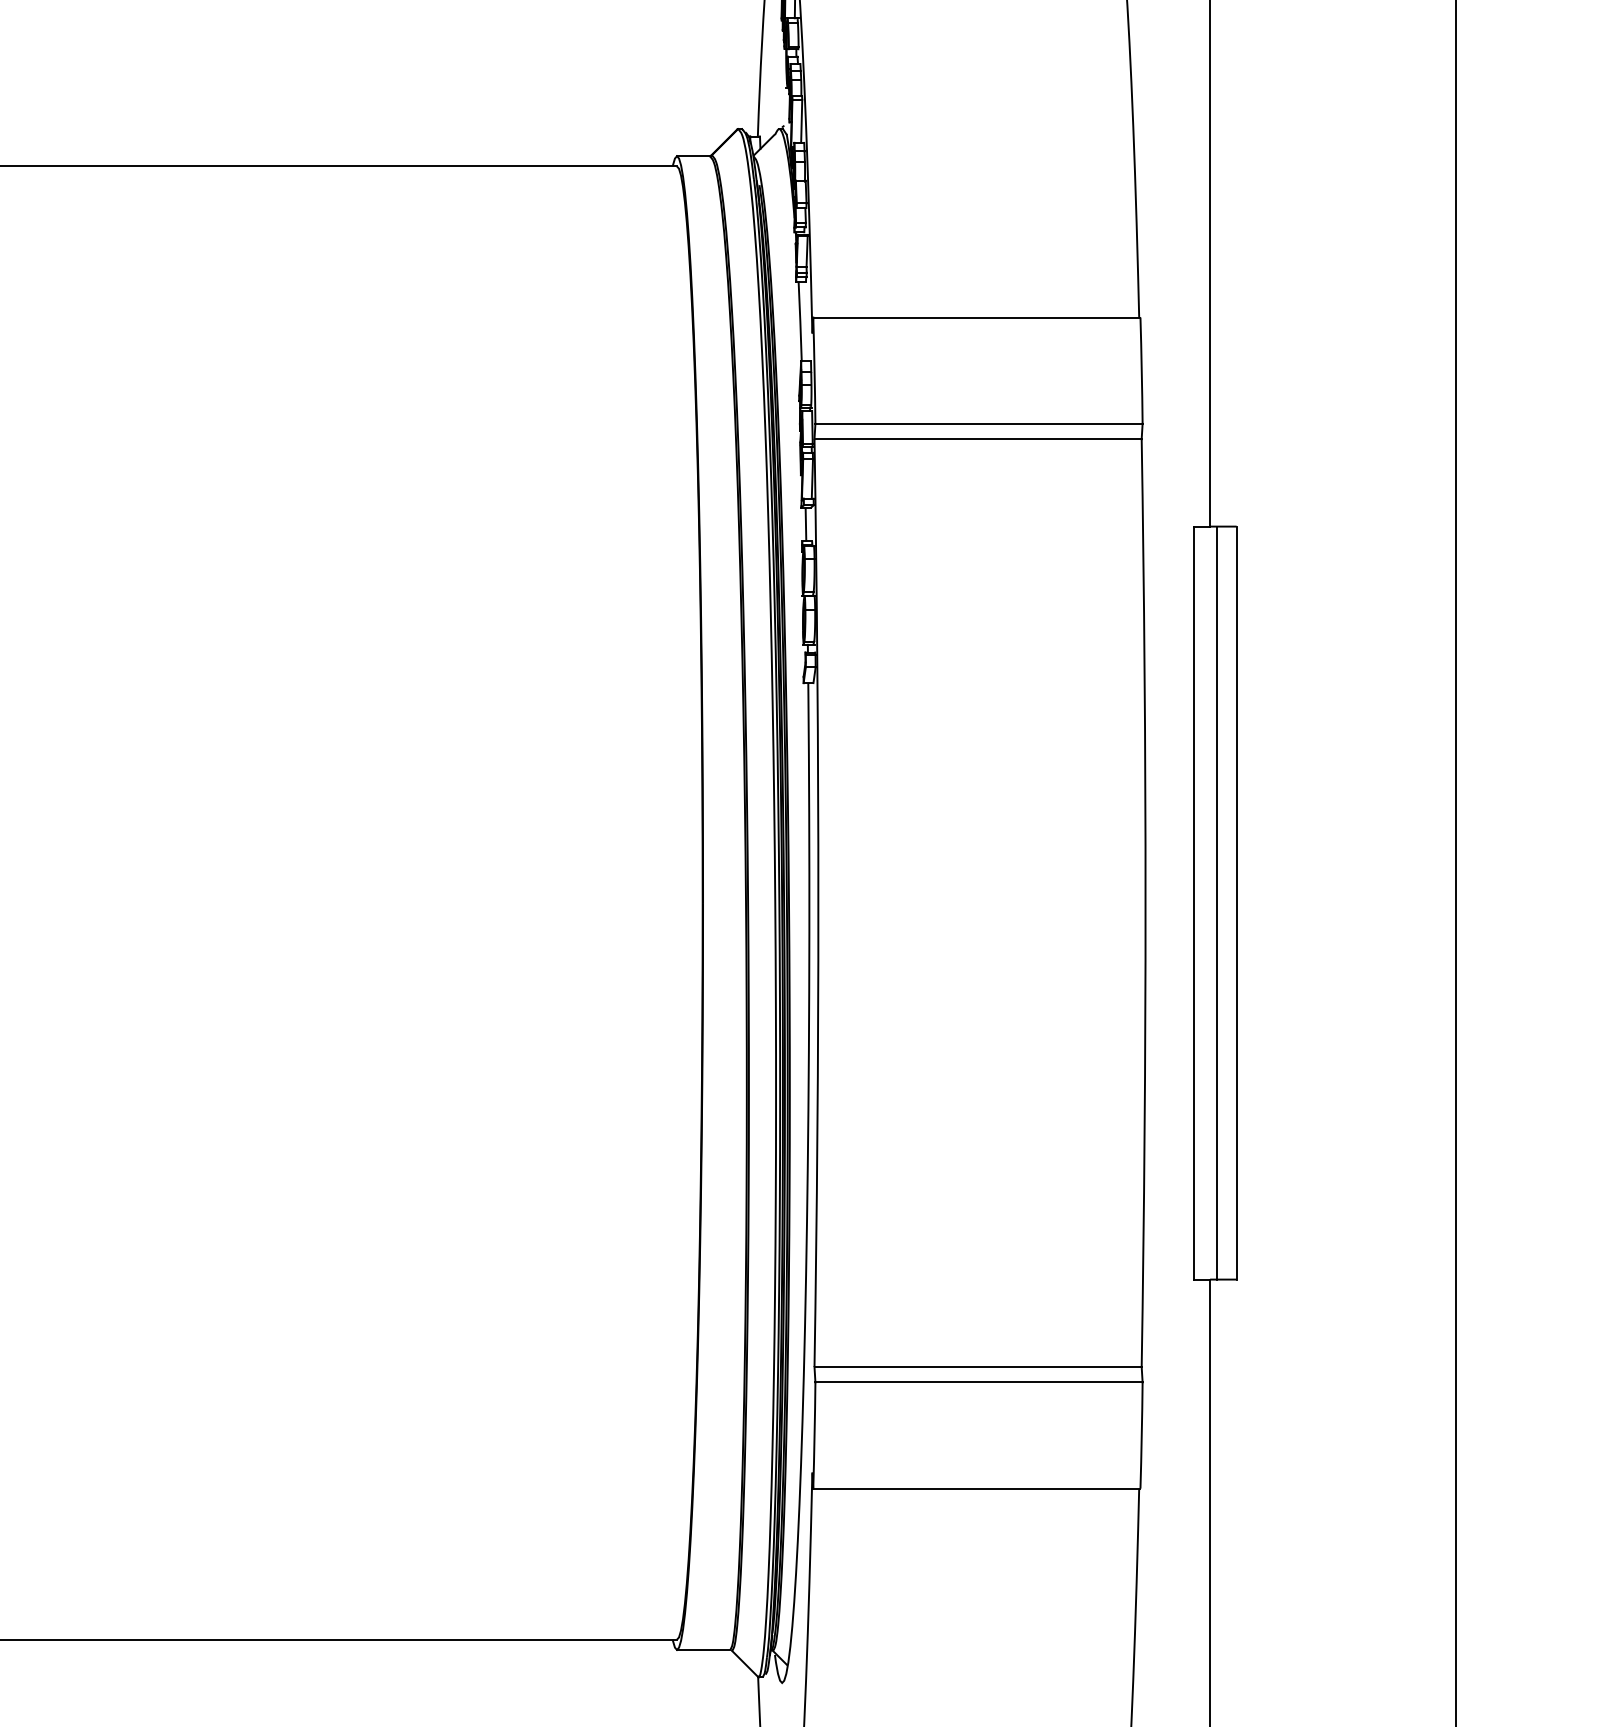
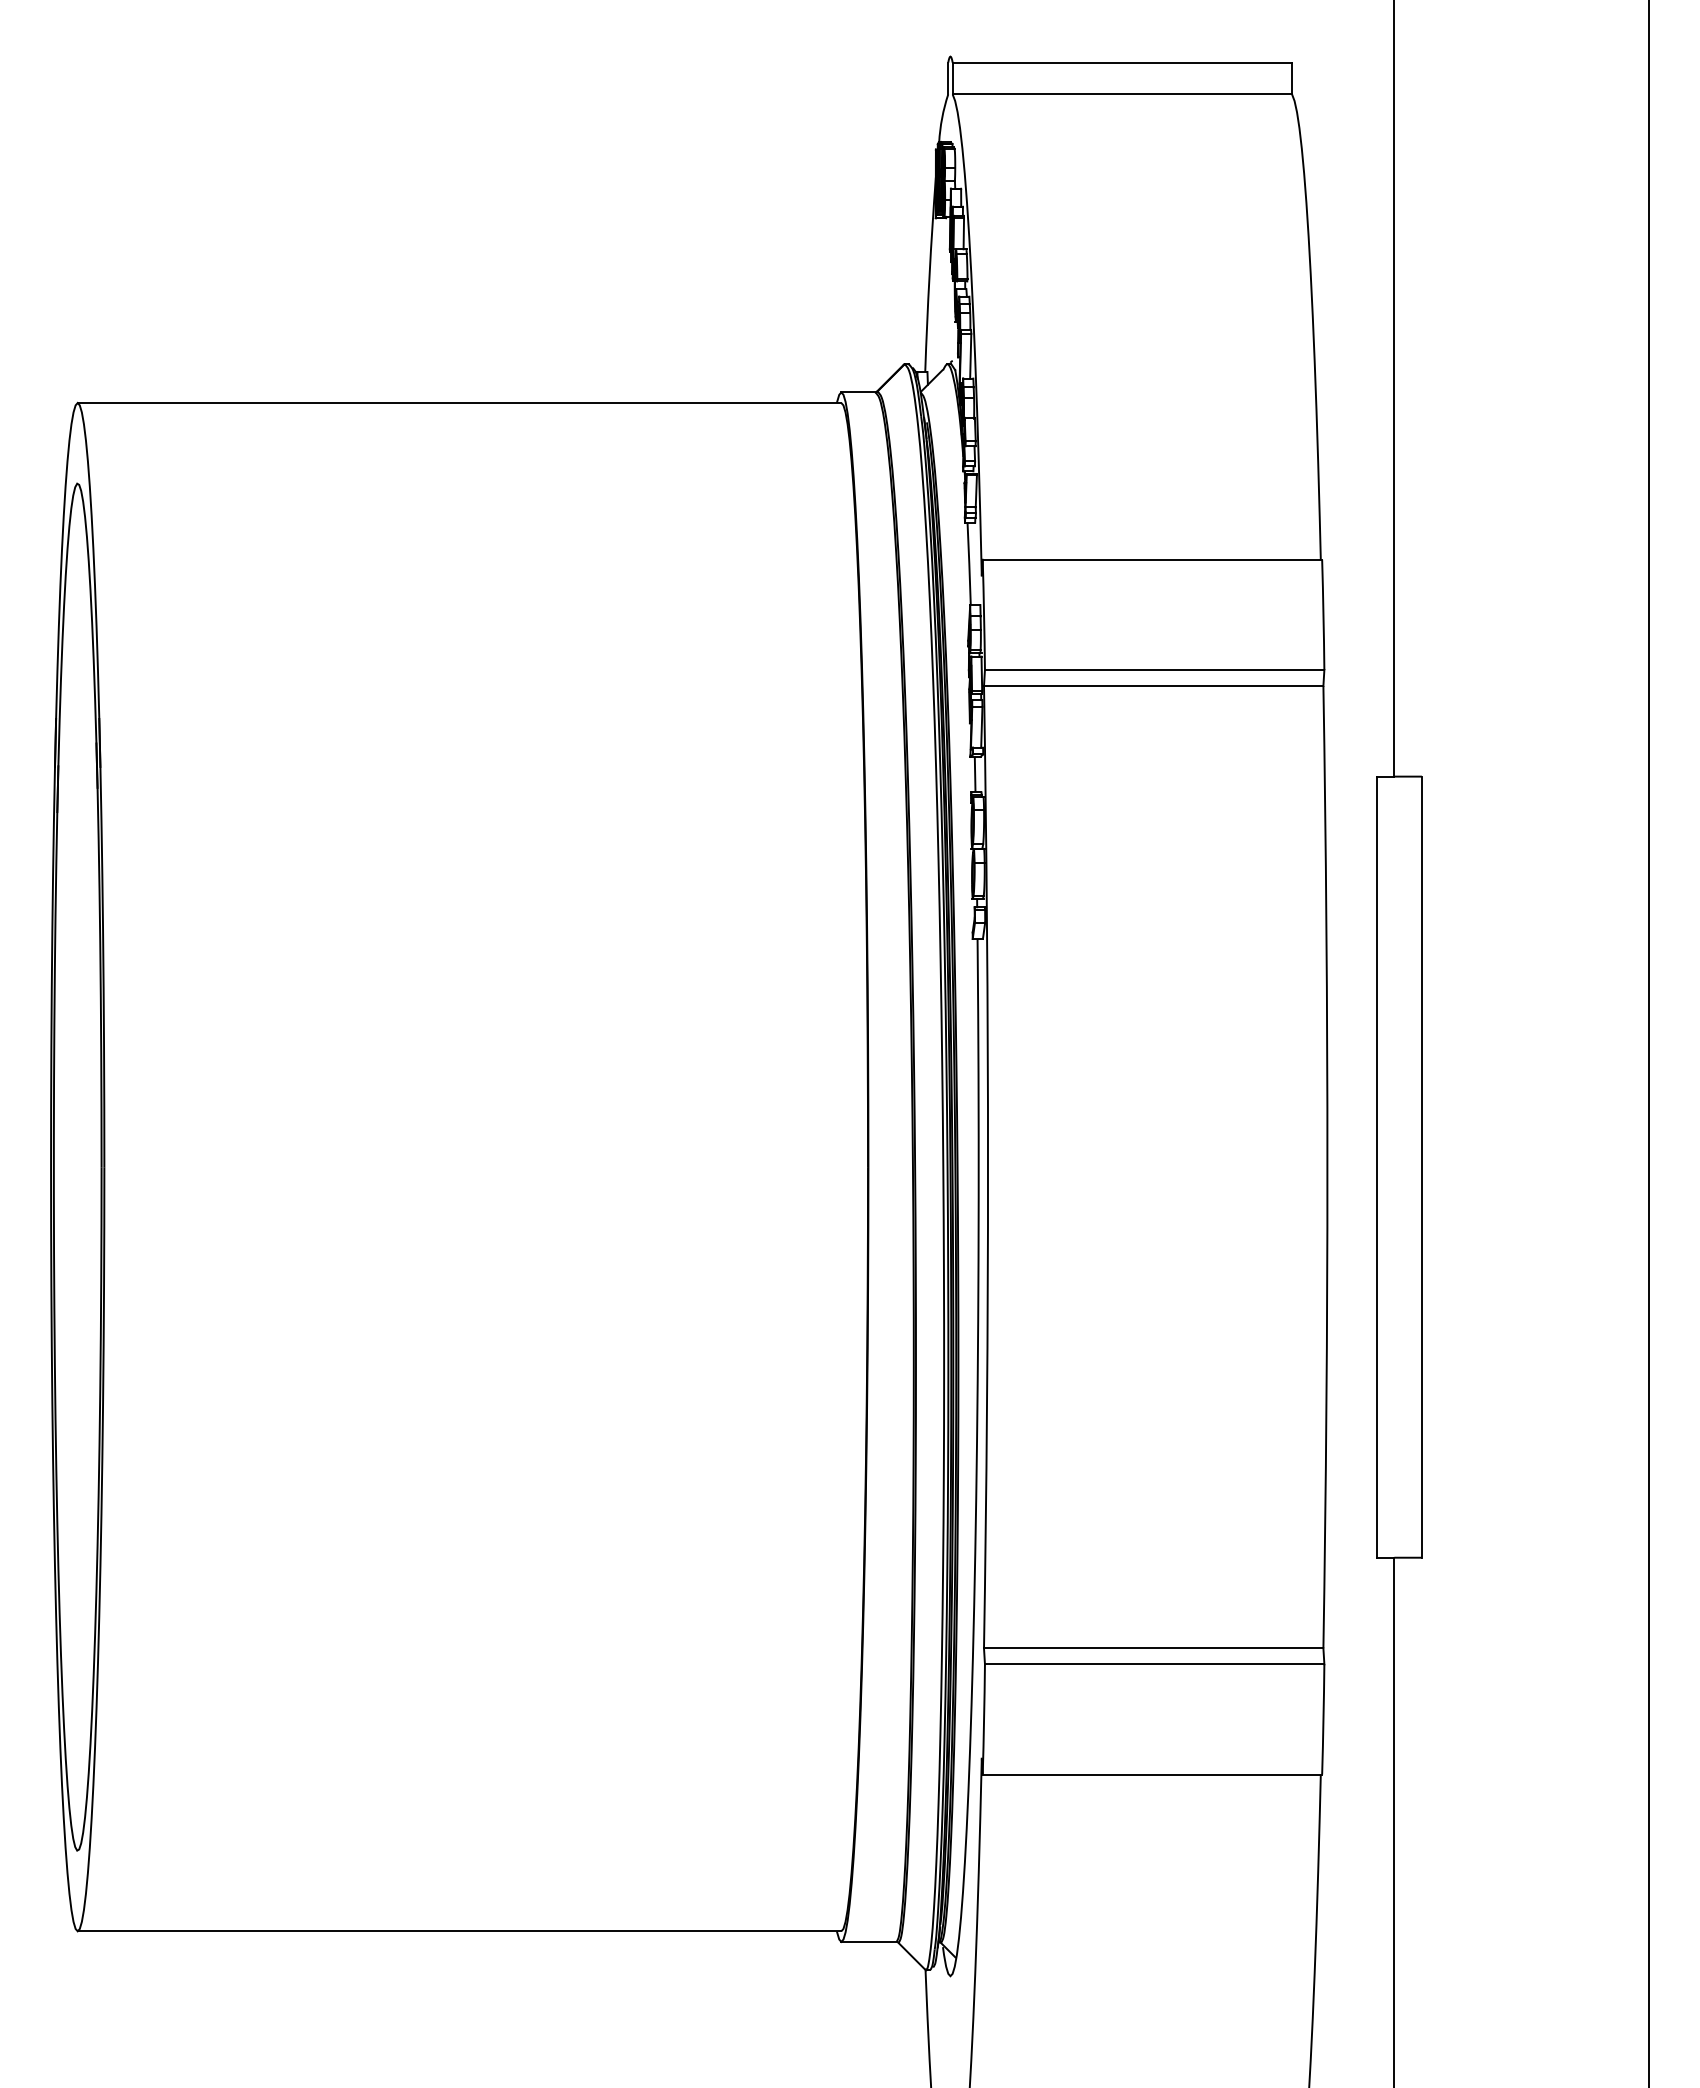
line: (1216, 902) -> (1401, 1166), removed

